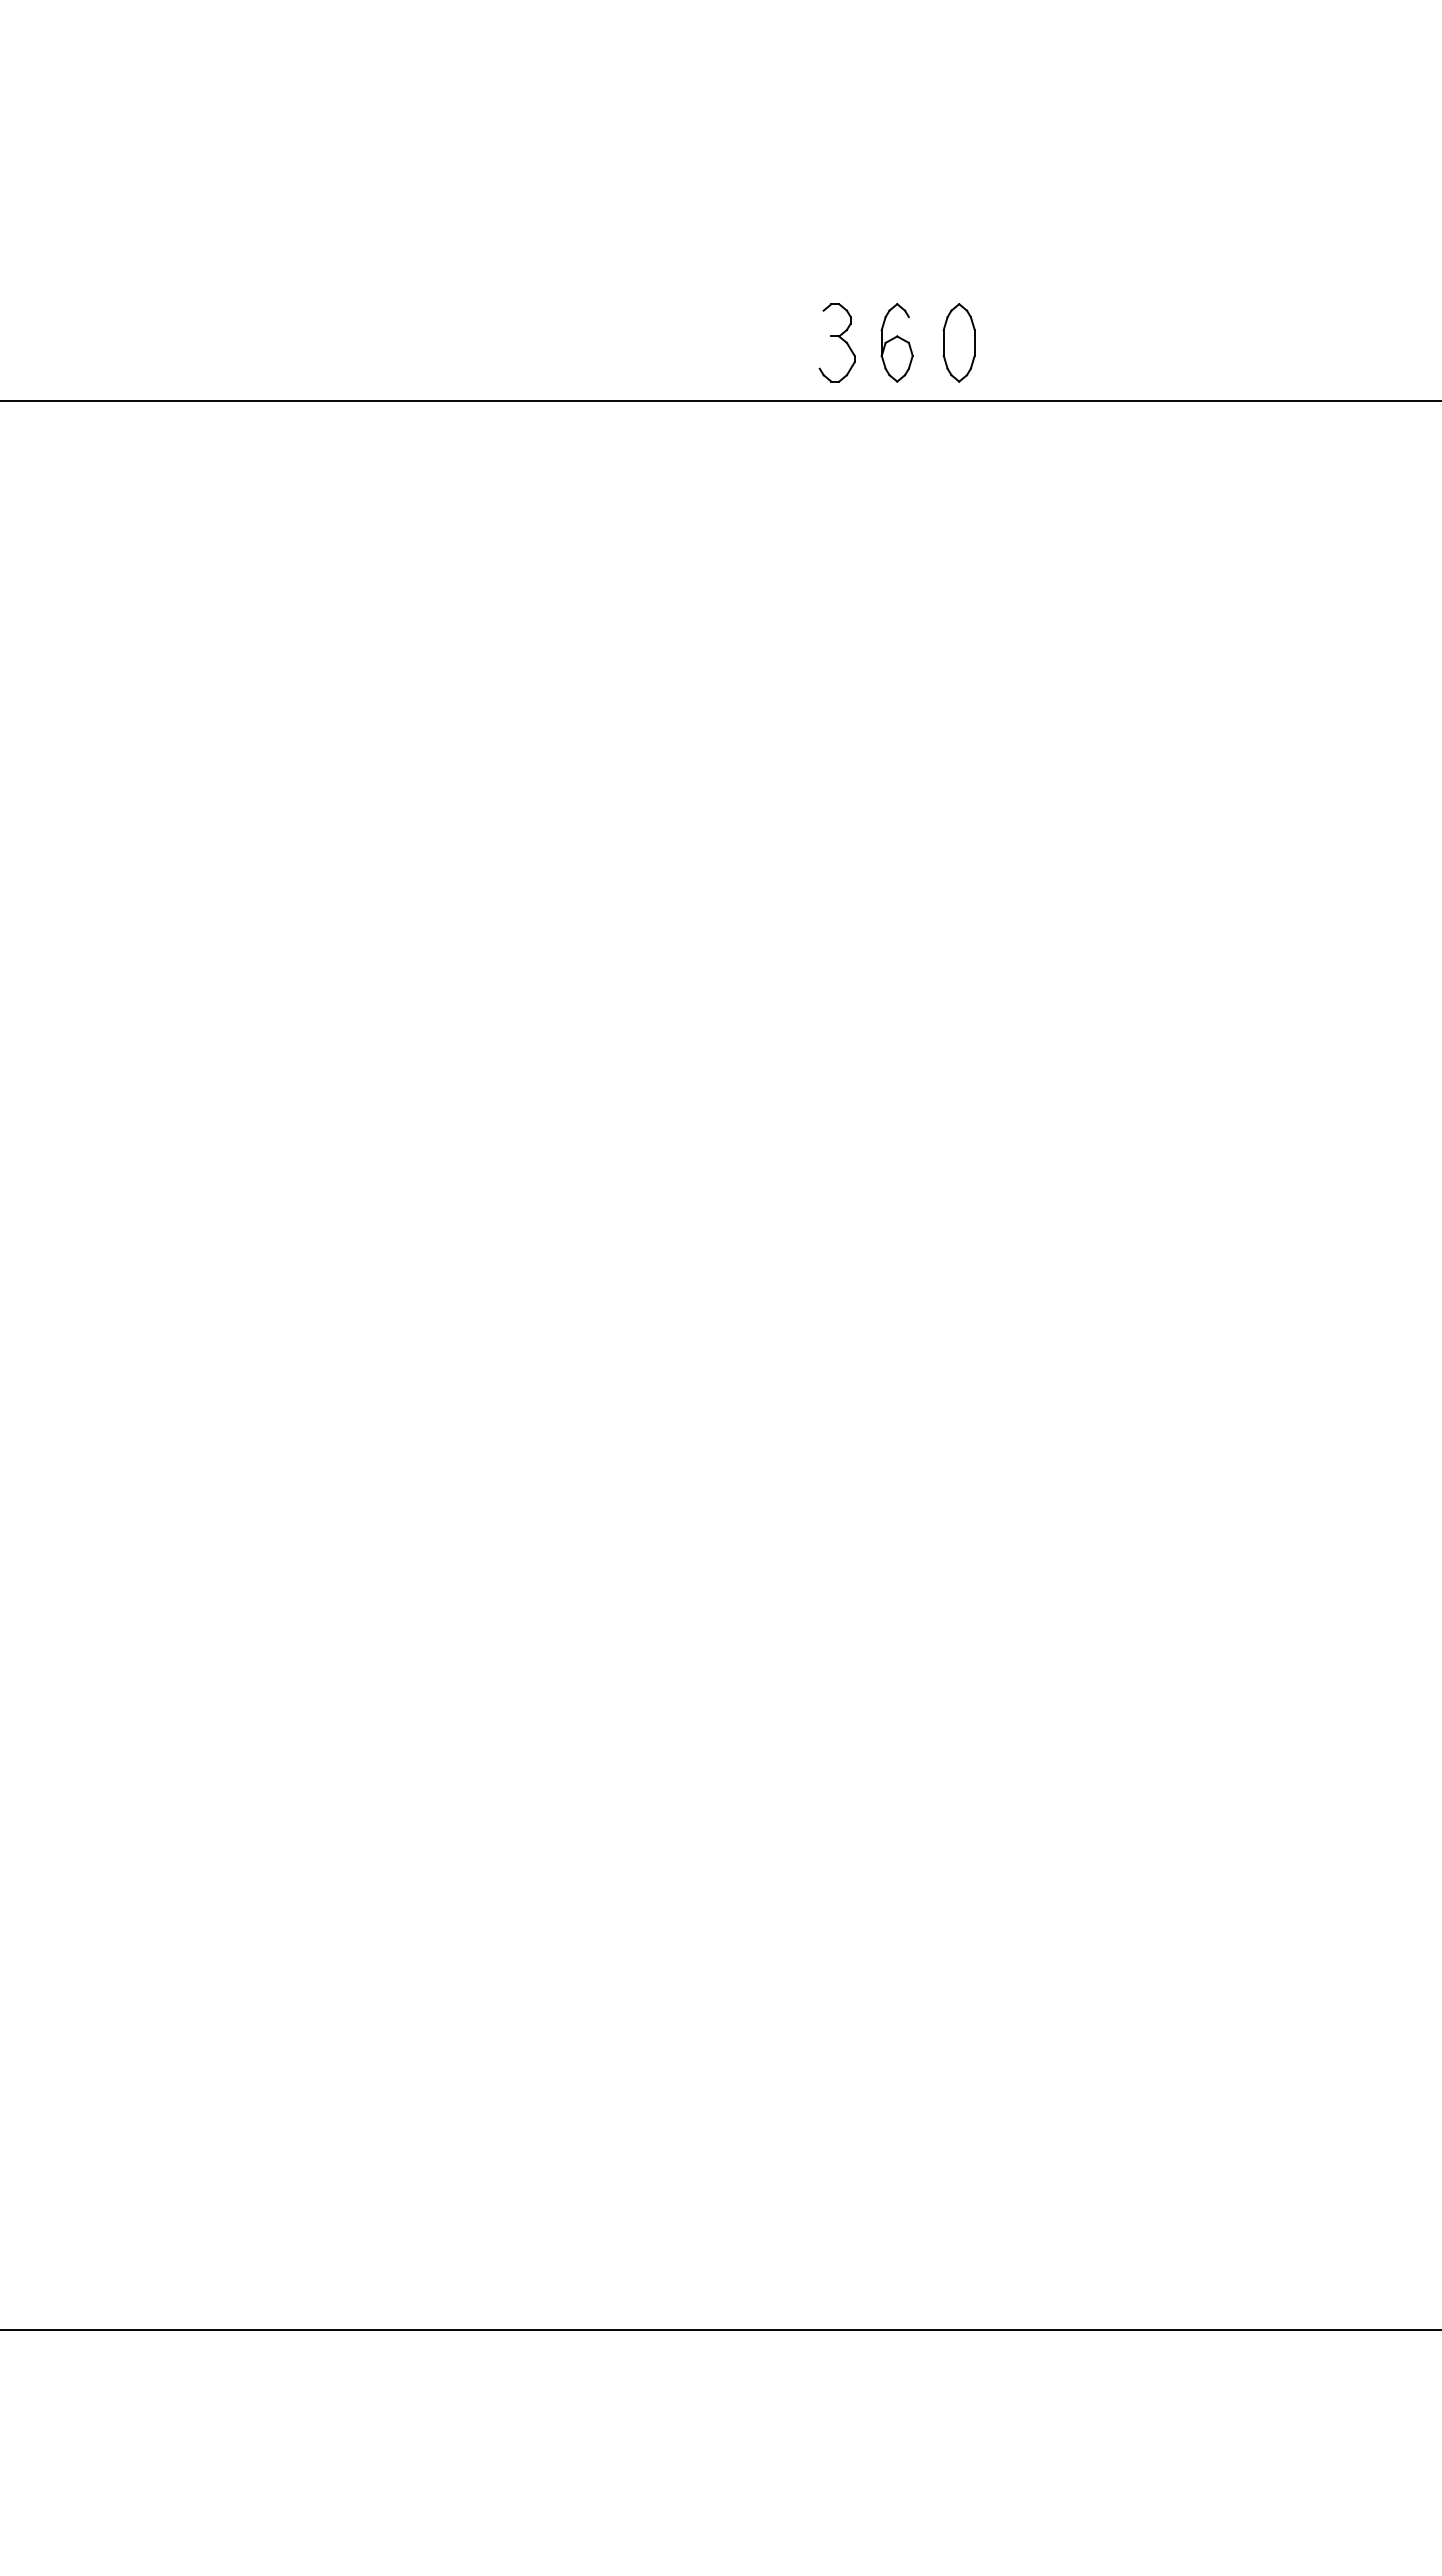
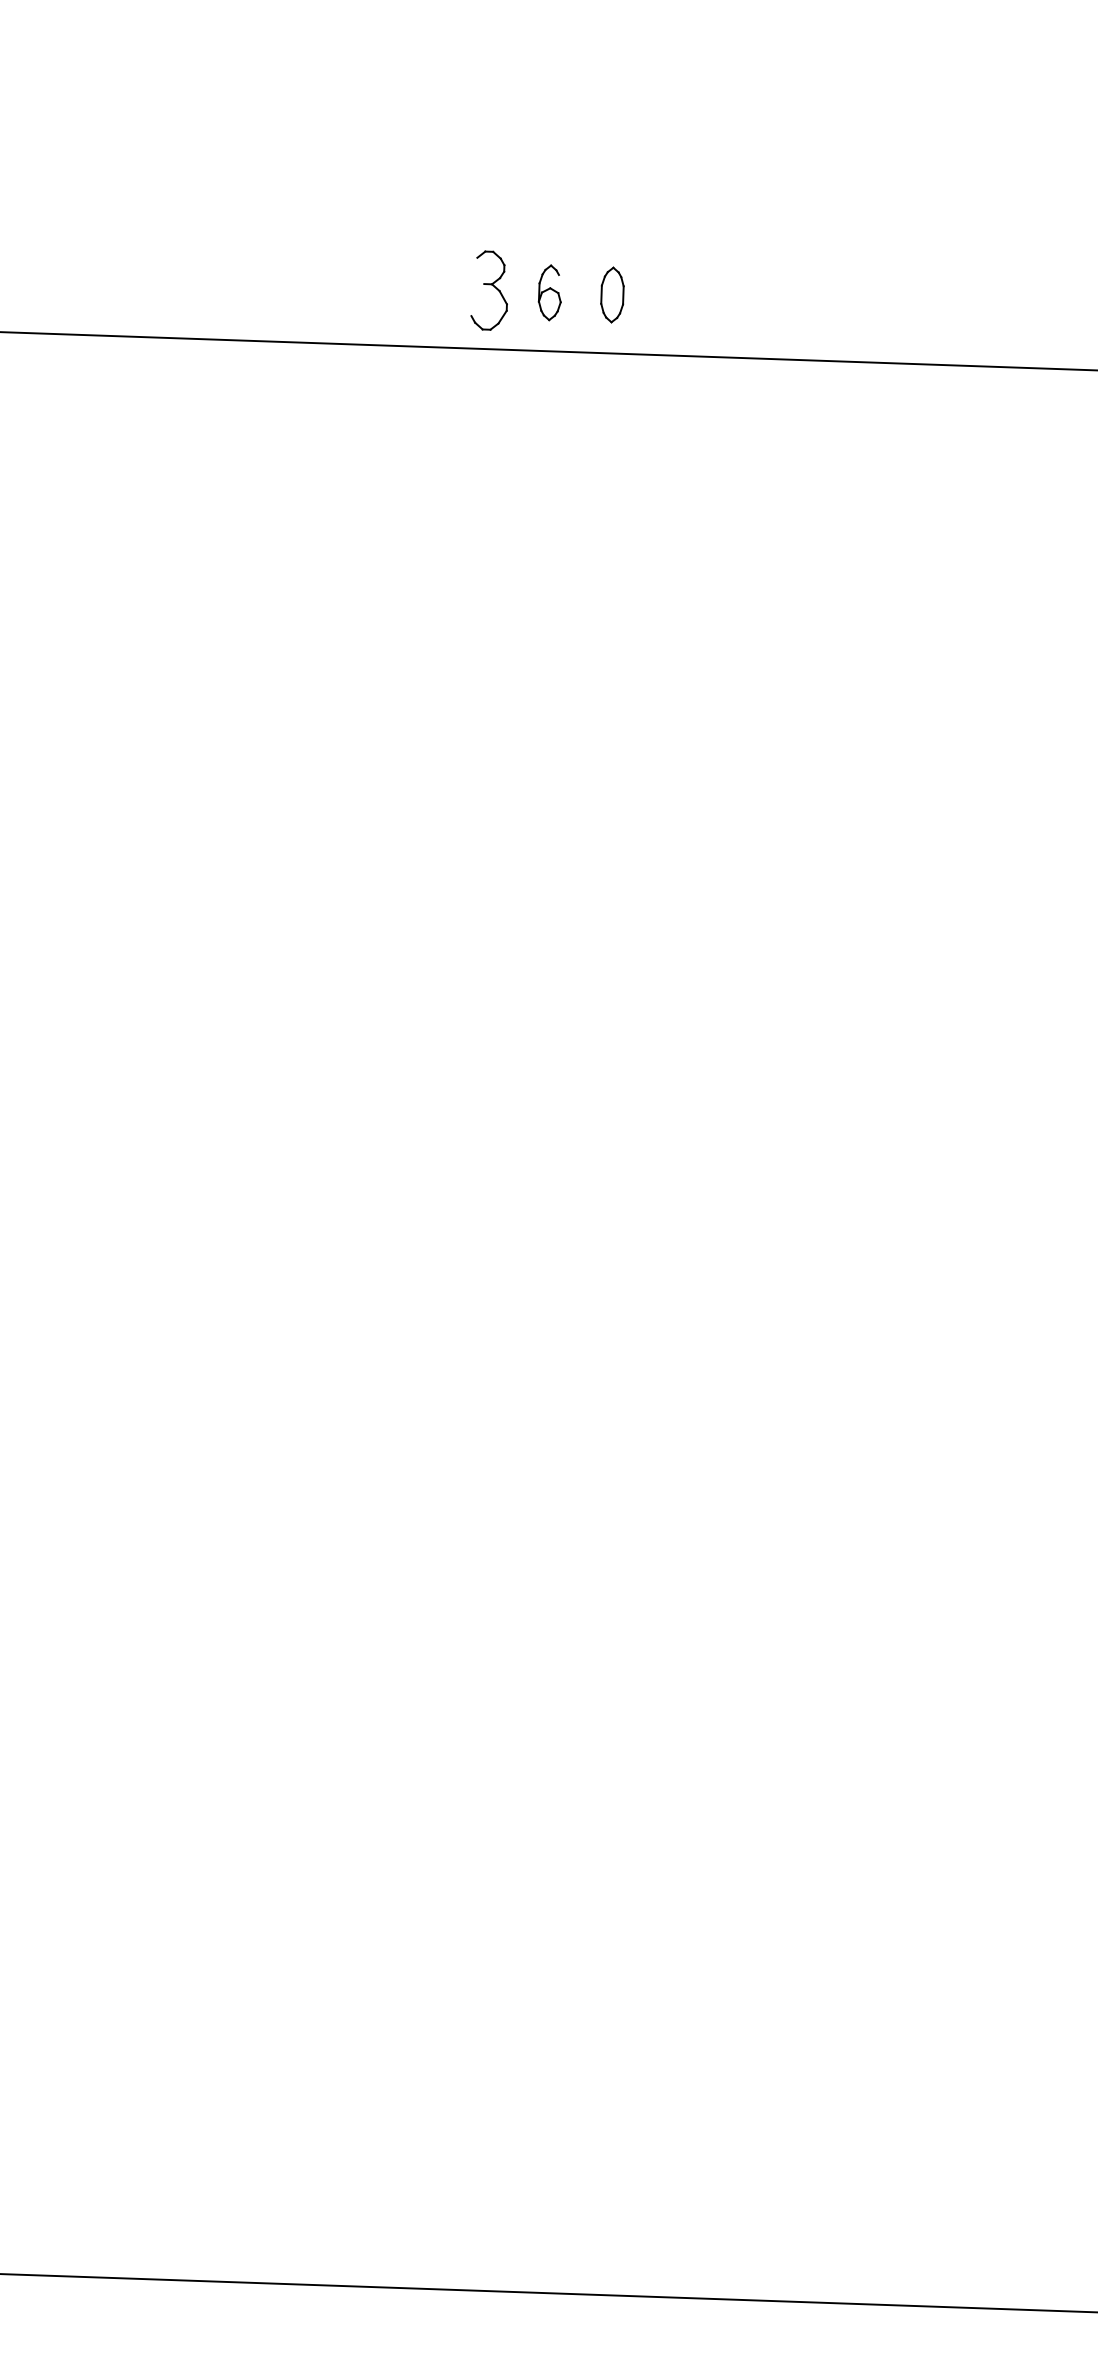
part: (896, 342) -> (549, 292), size x0.7
part: (958, 342) -> (611, 294), size x0.7

